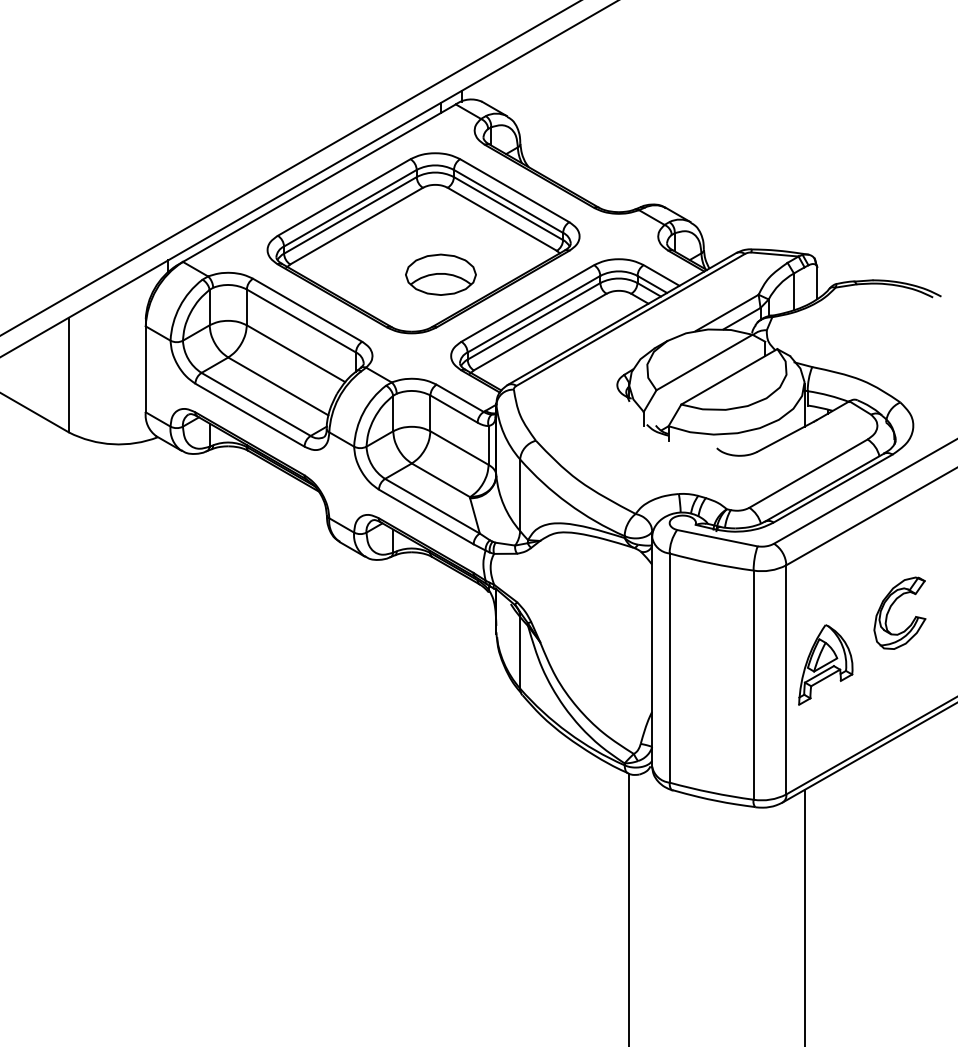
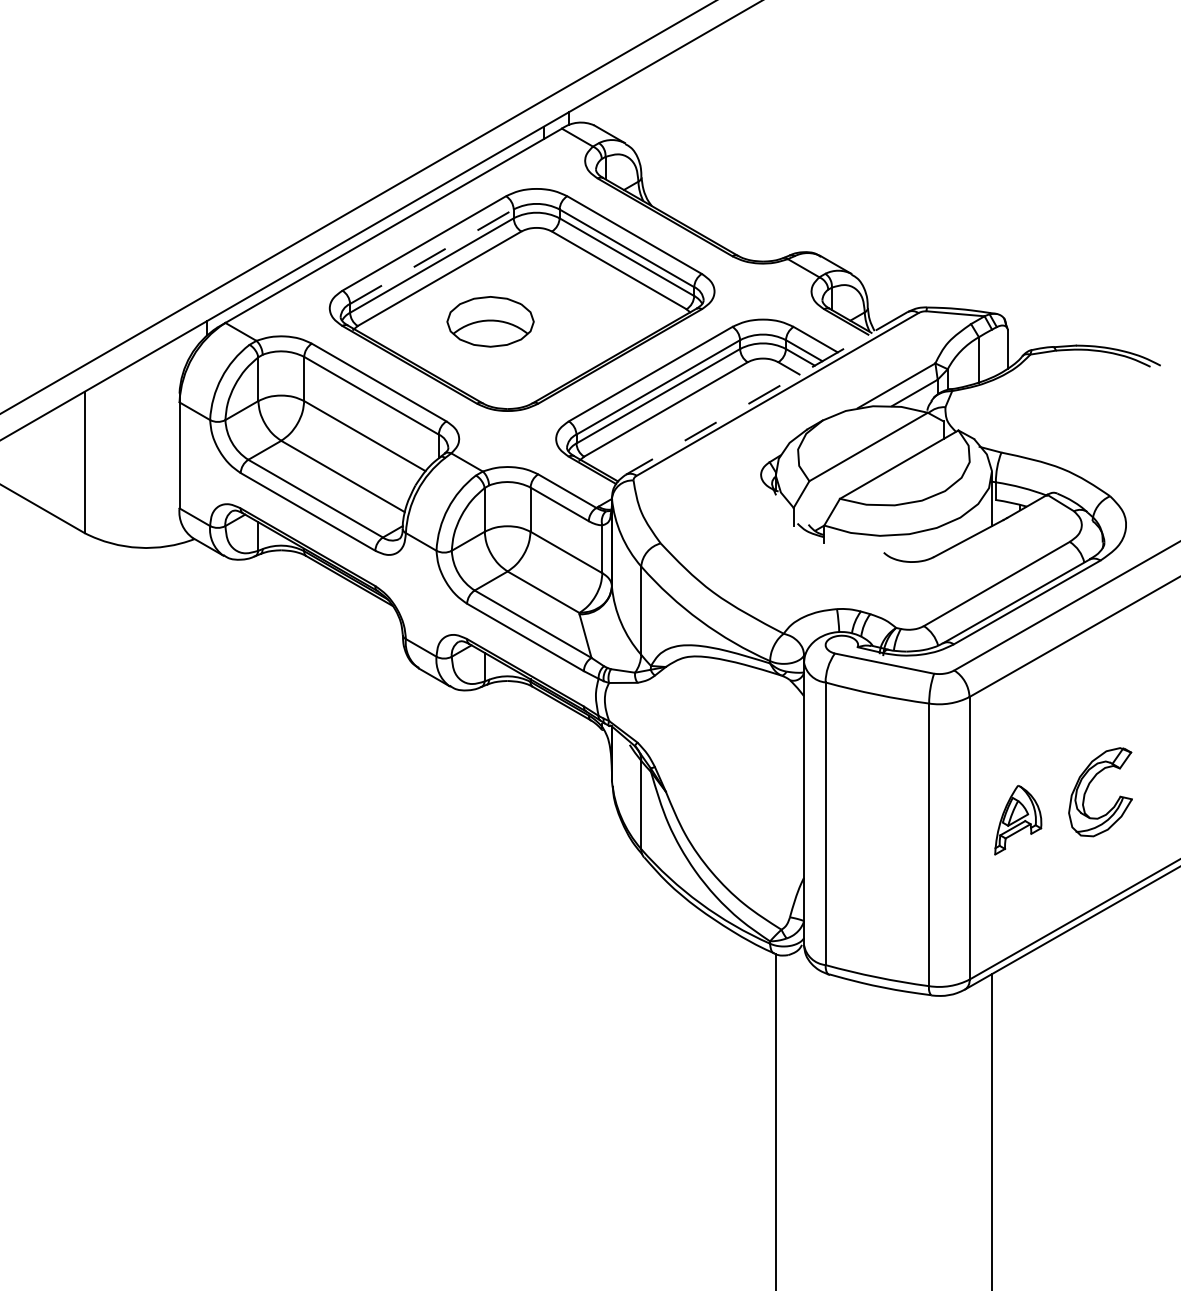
line: (350, 208) -> (432, 256), solid -> dashed
part: (440, 274) -> (490, 321), moved
line: (621, 319) -> (766, 393), solid -> dashed
part: (890, 610) -> (1088, 788), moved
part: (826, 665) -> (1018, 820), size x0.7

